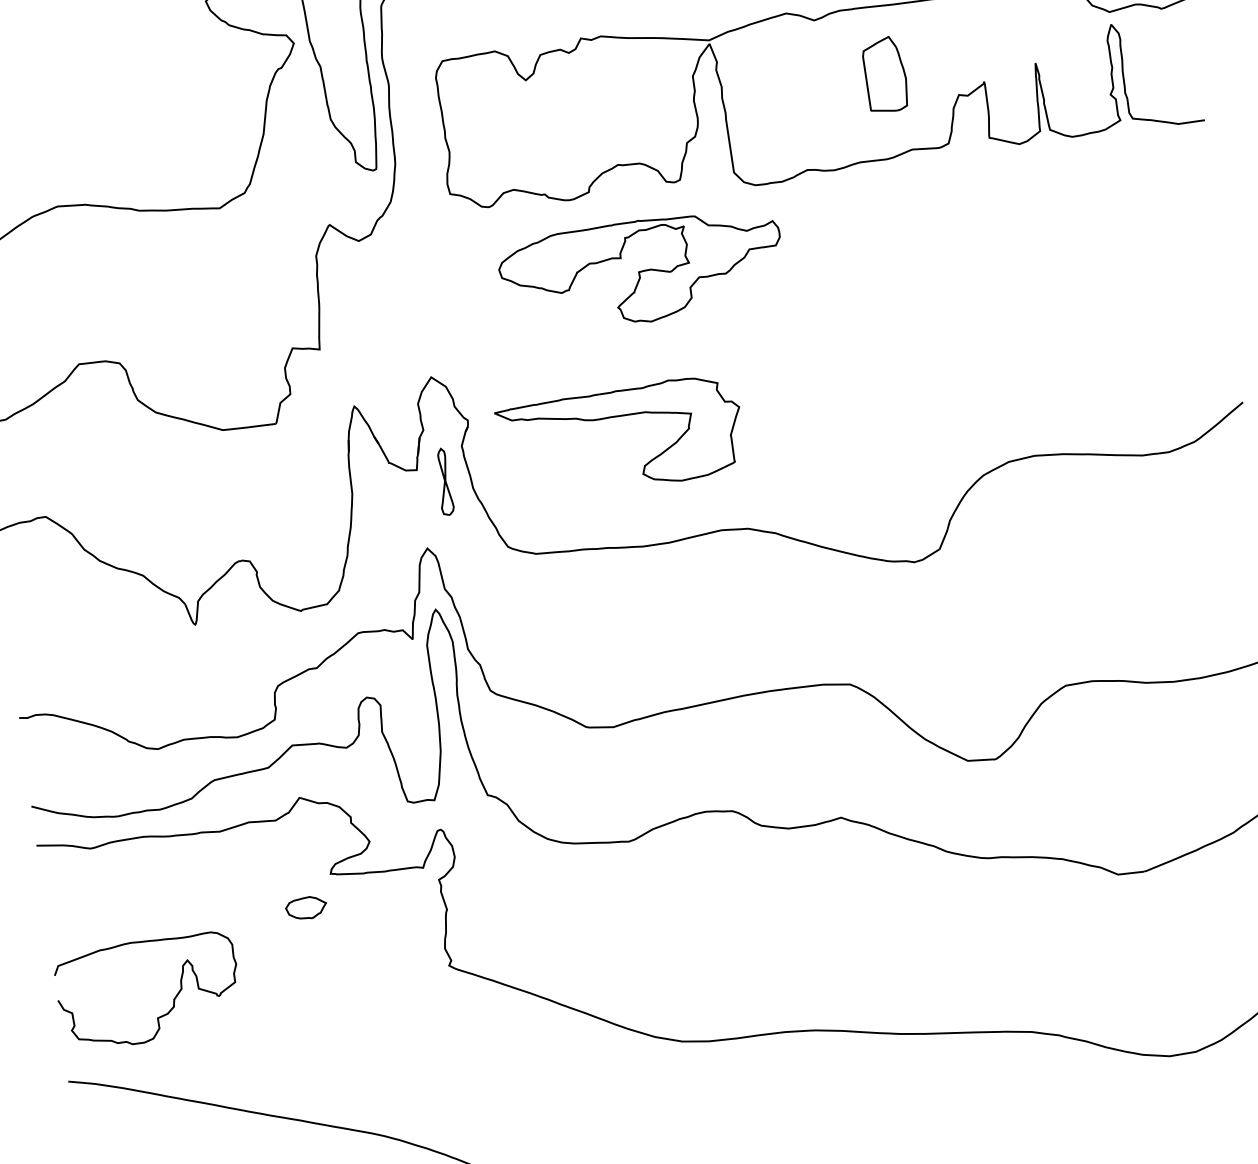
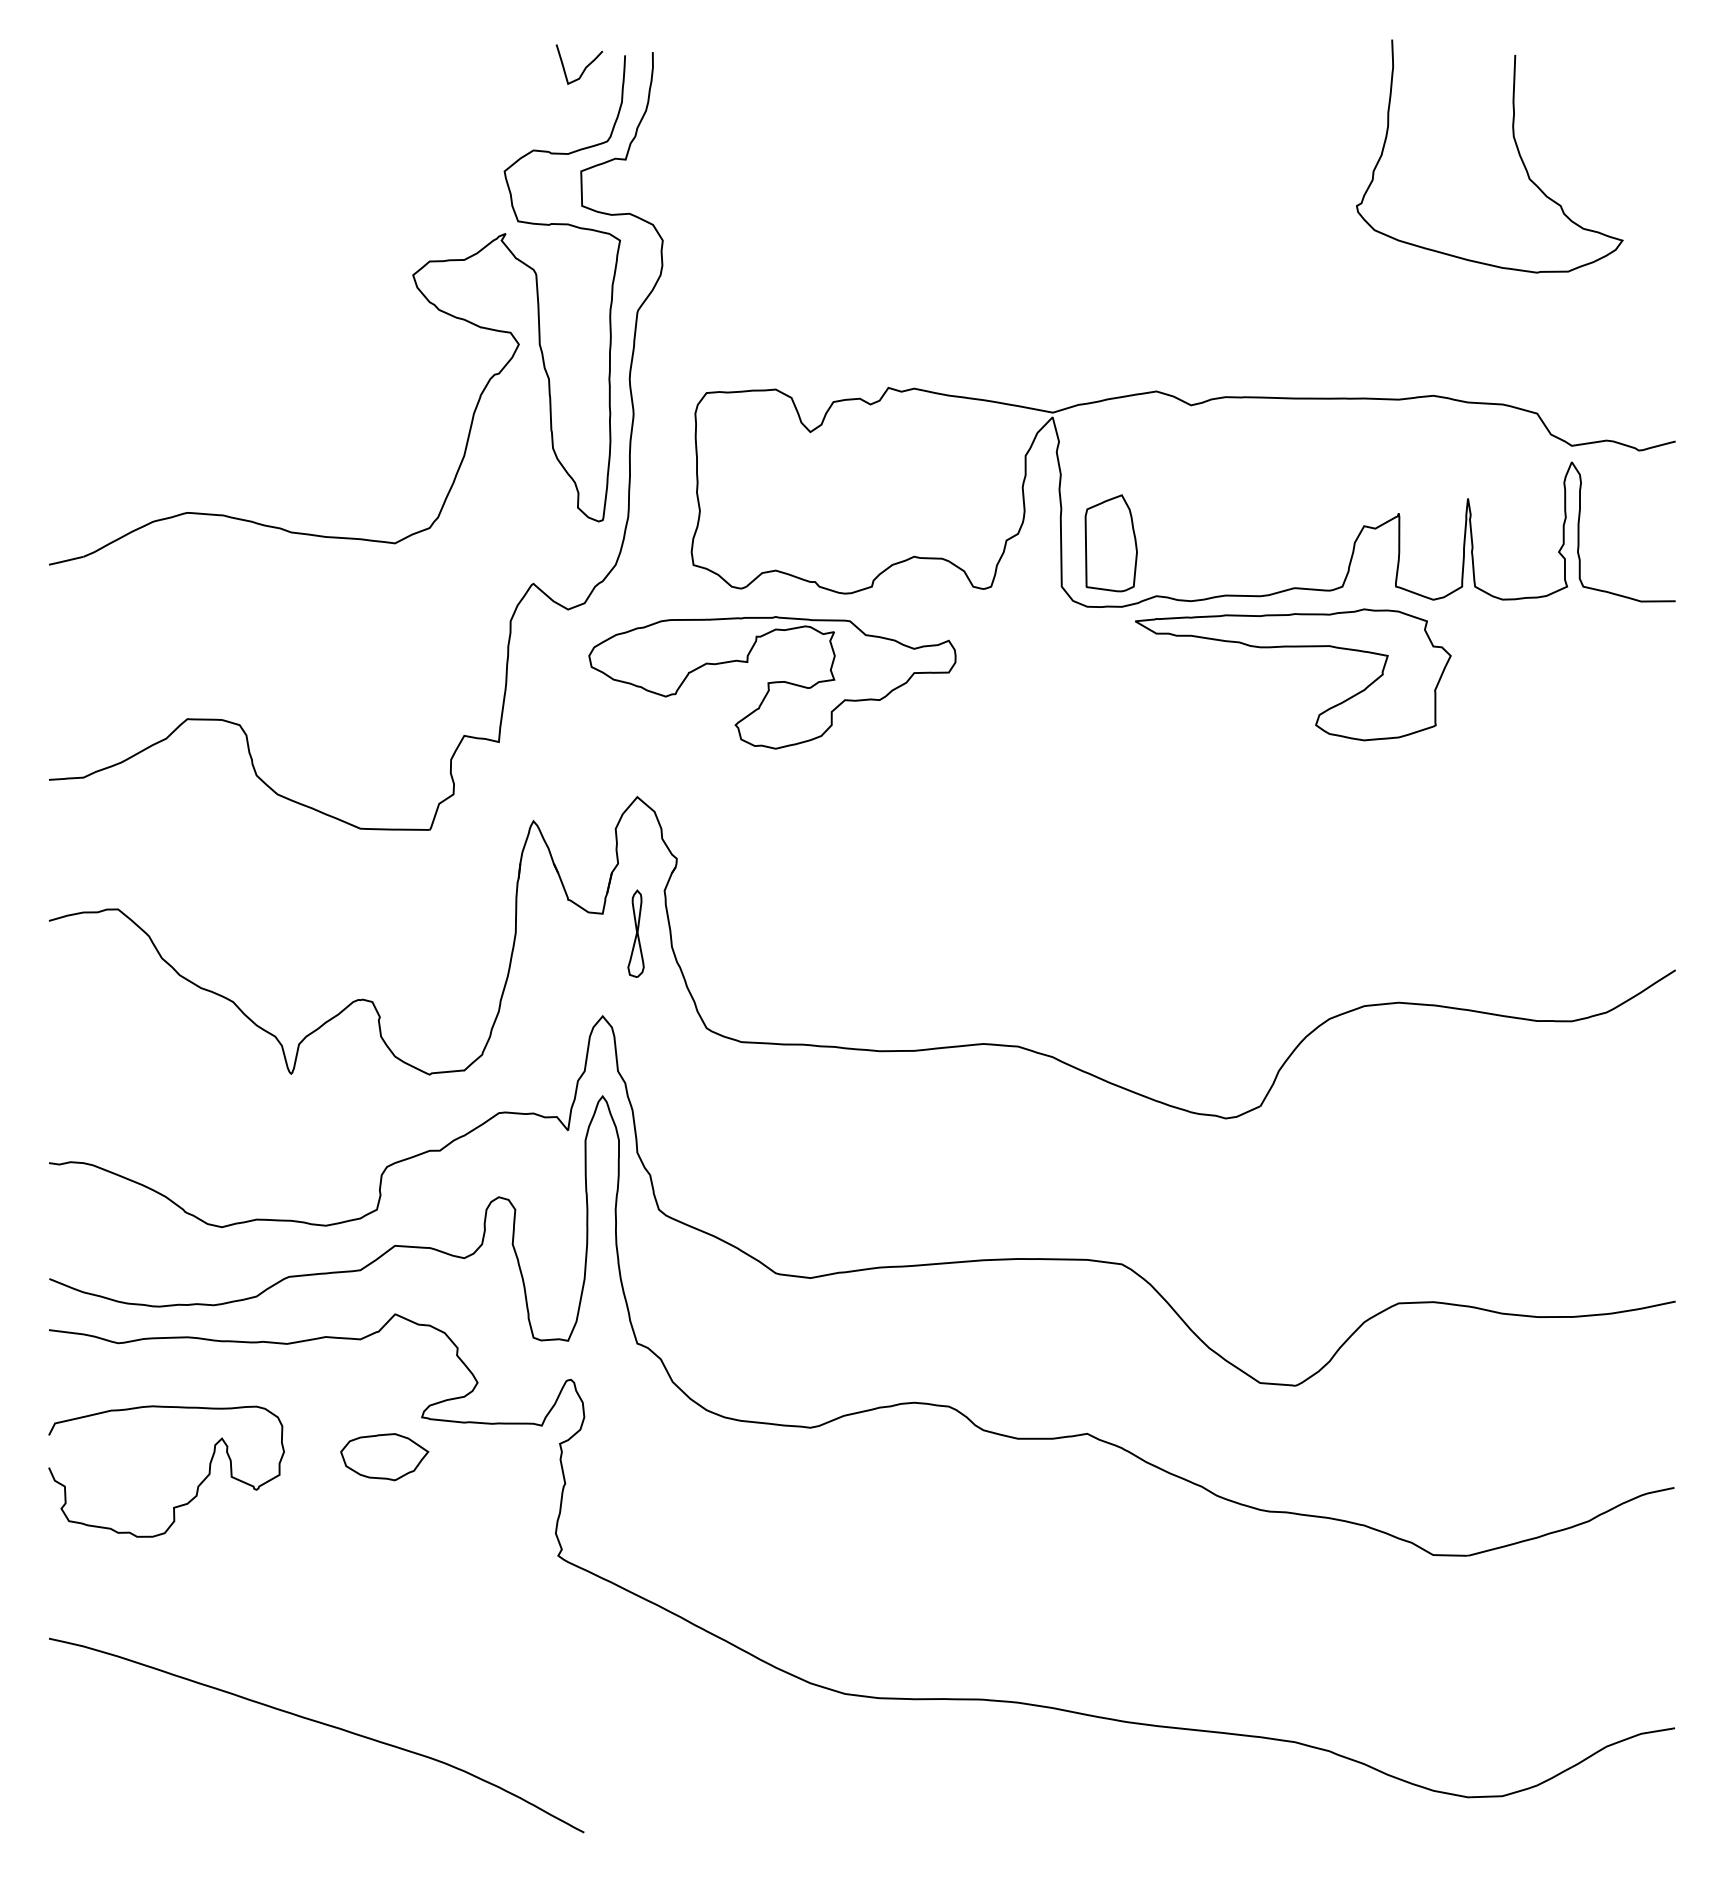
part: (884, 74) -> (1110, 543), moved
part: (642, 271) -> (772, 682), moved
part: (618, 416) -> (1293, 647), moved
part: (306, 908) -> (384, 1457), size x1.67
curve: (173, 999) -> (197, 1486), moved

